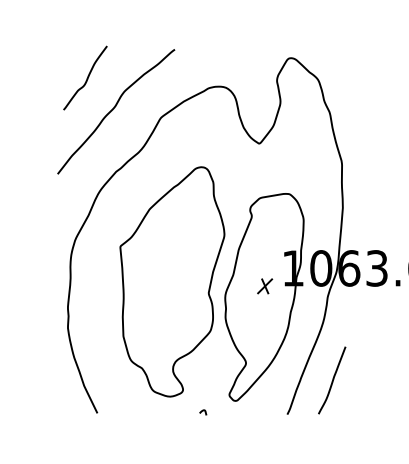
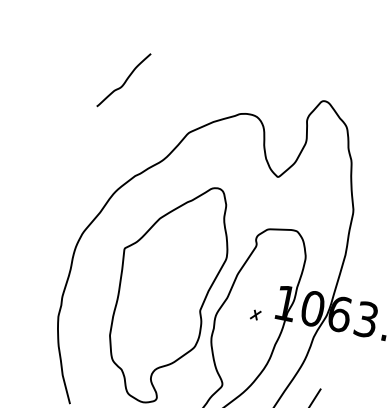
curve: (113, 110) -> (144, 116), removed
part: (265, 286) -> (255, 315), size x0.6

